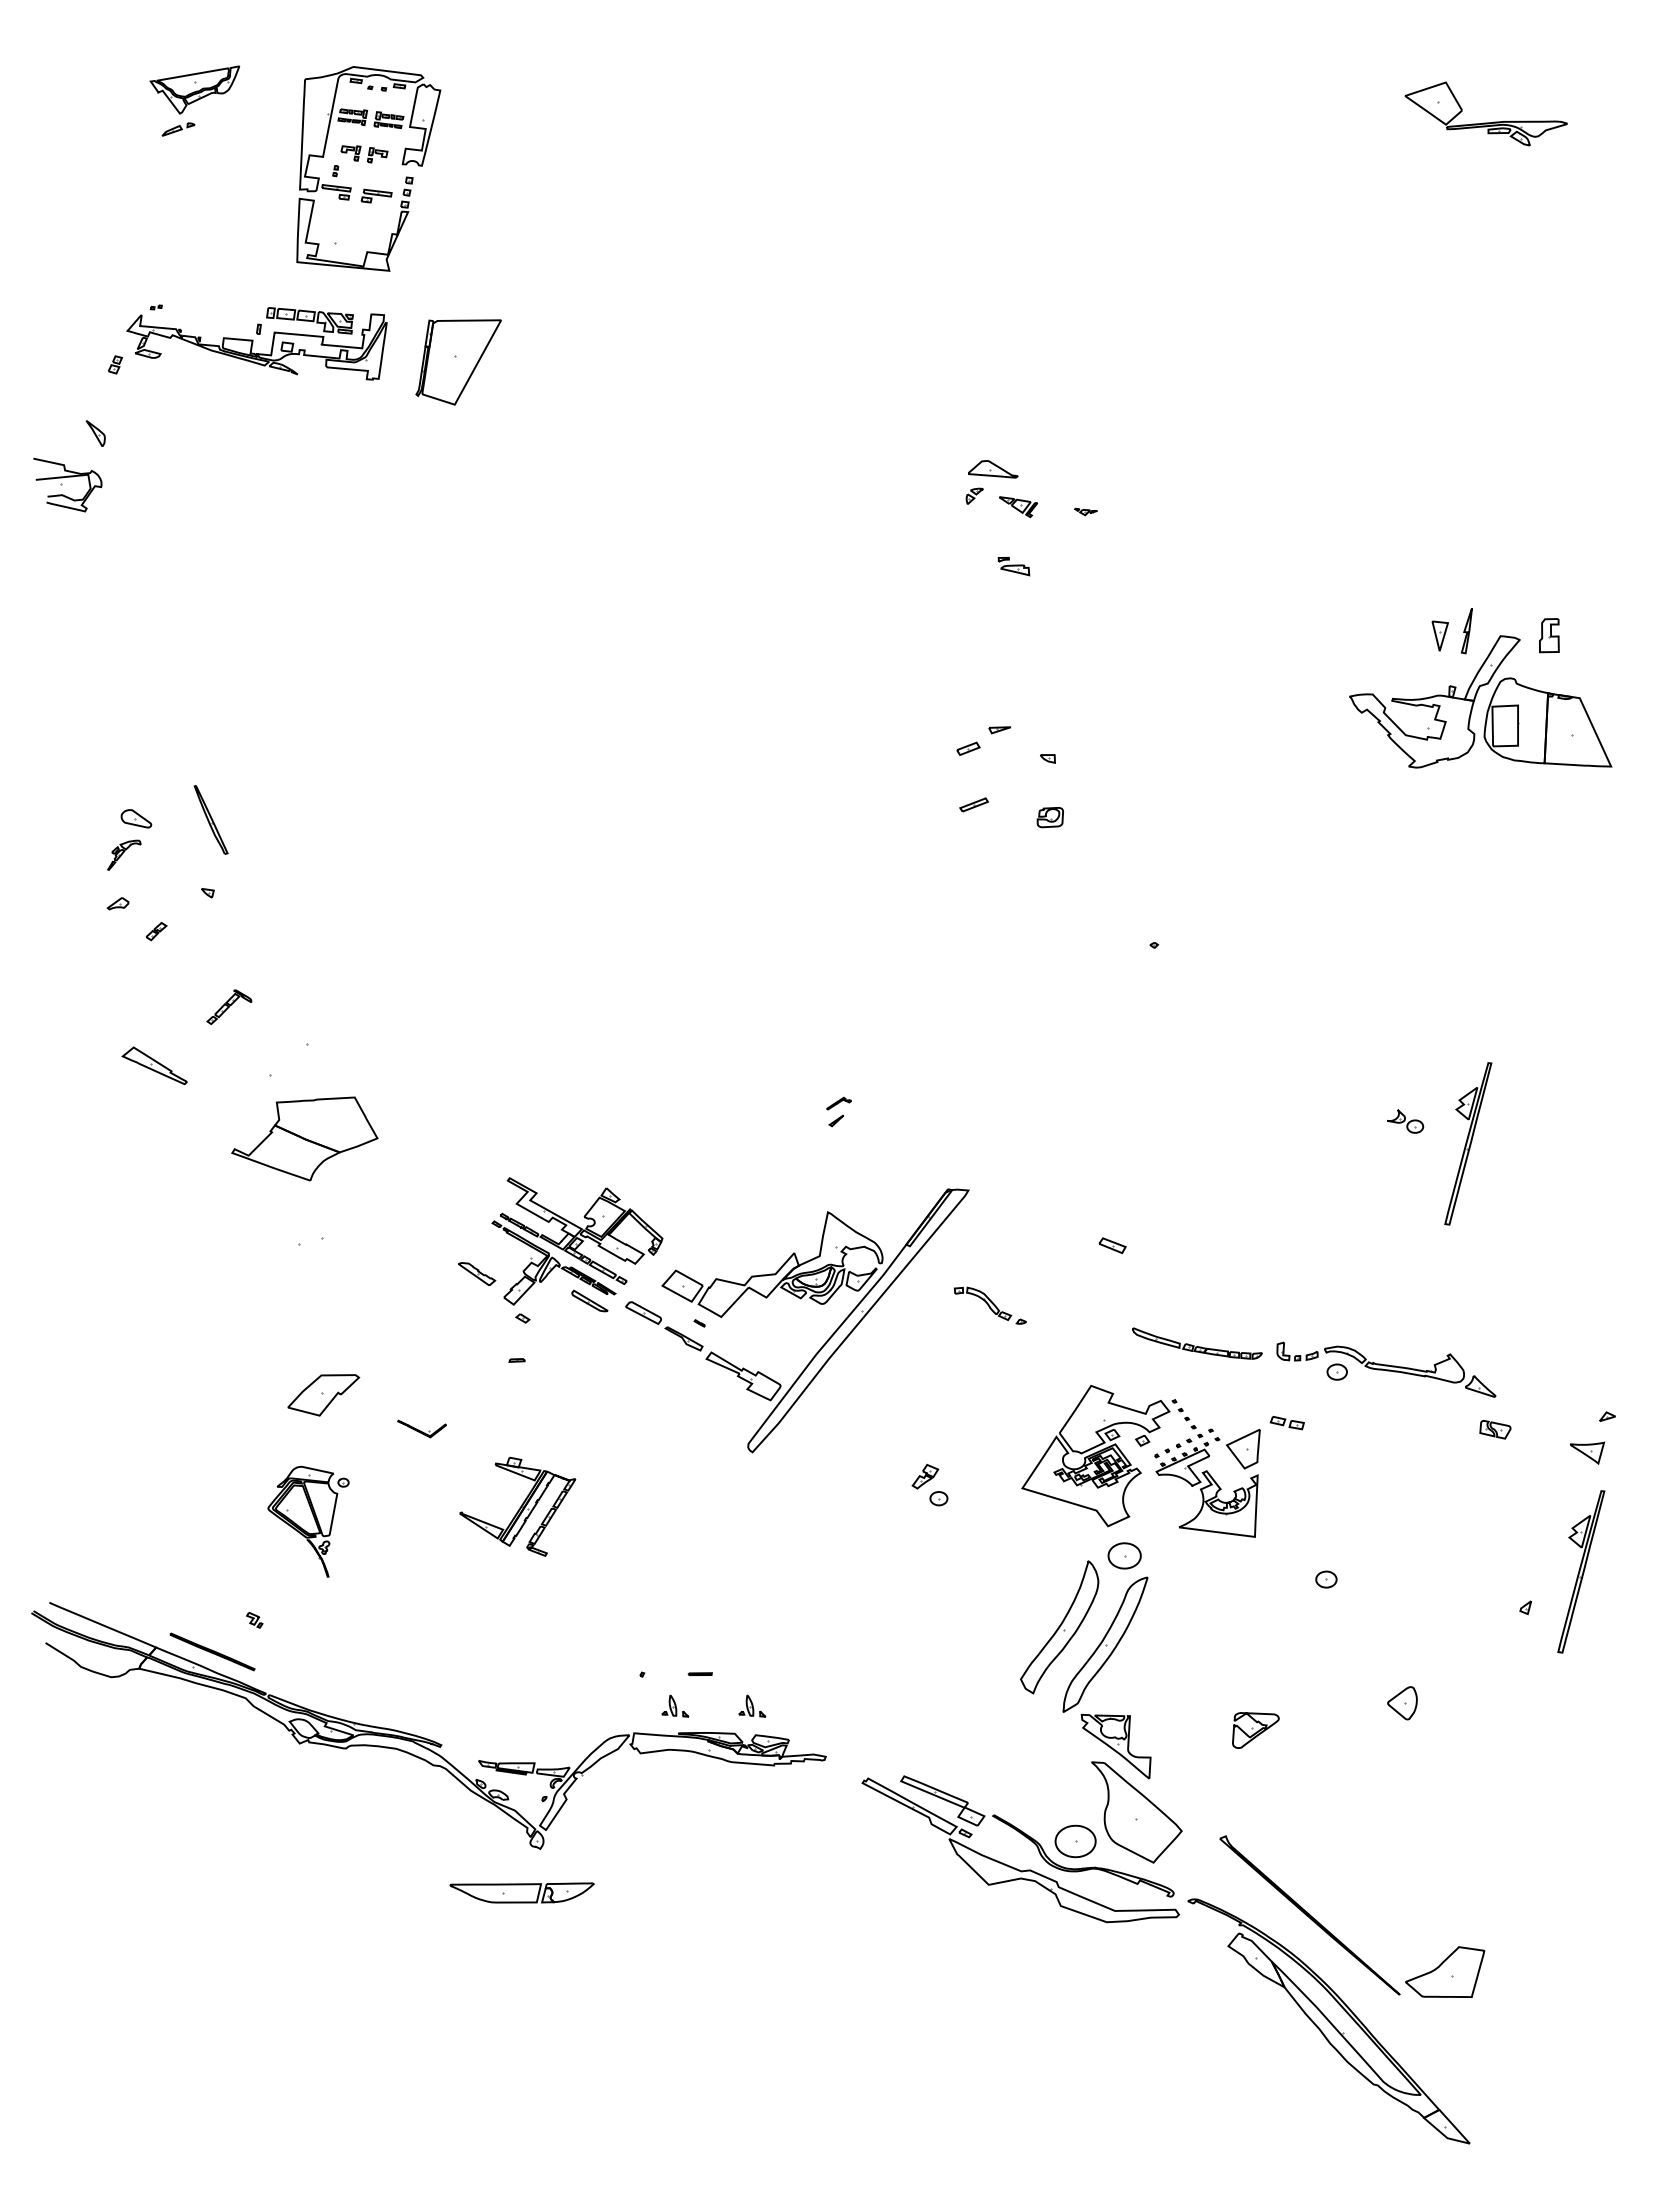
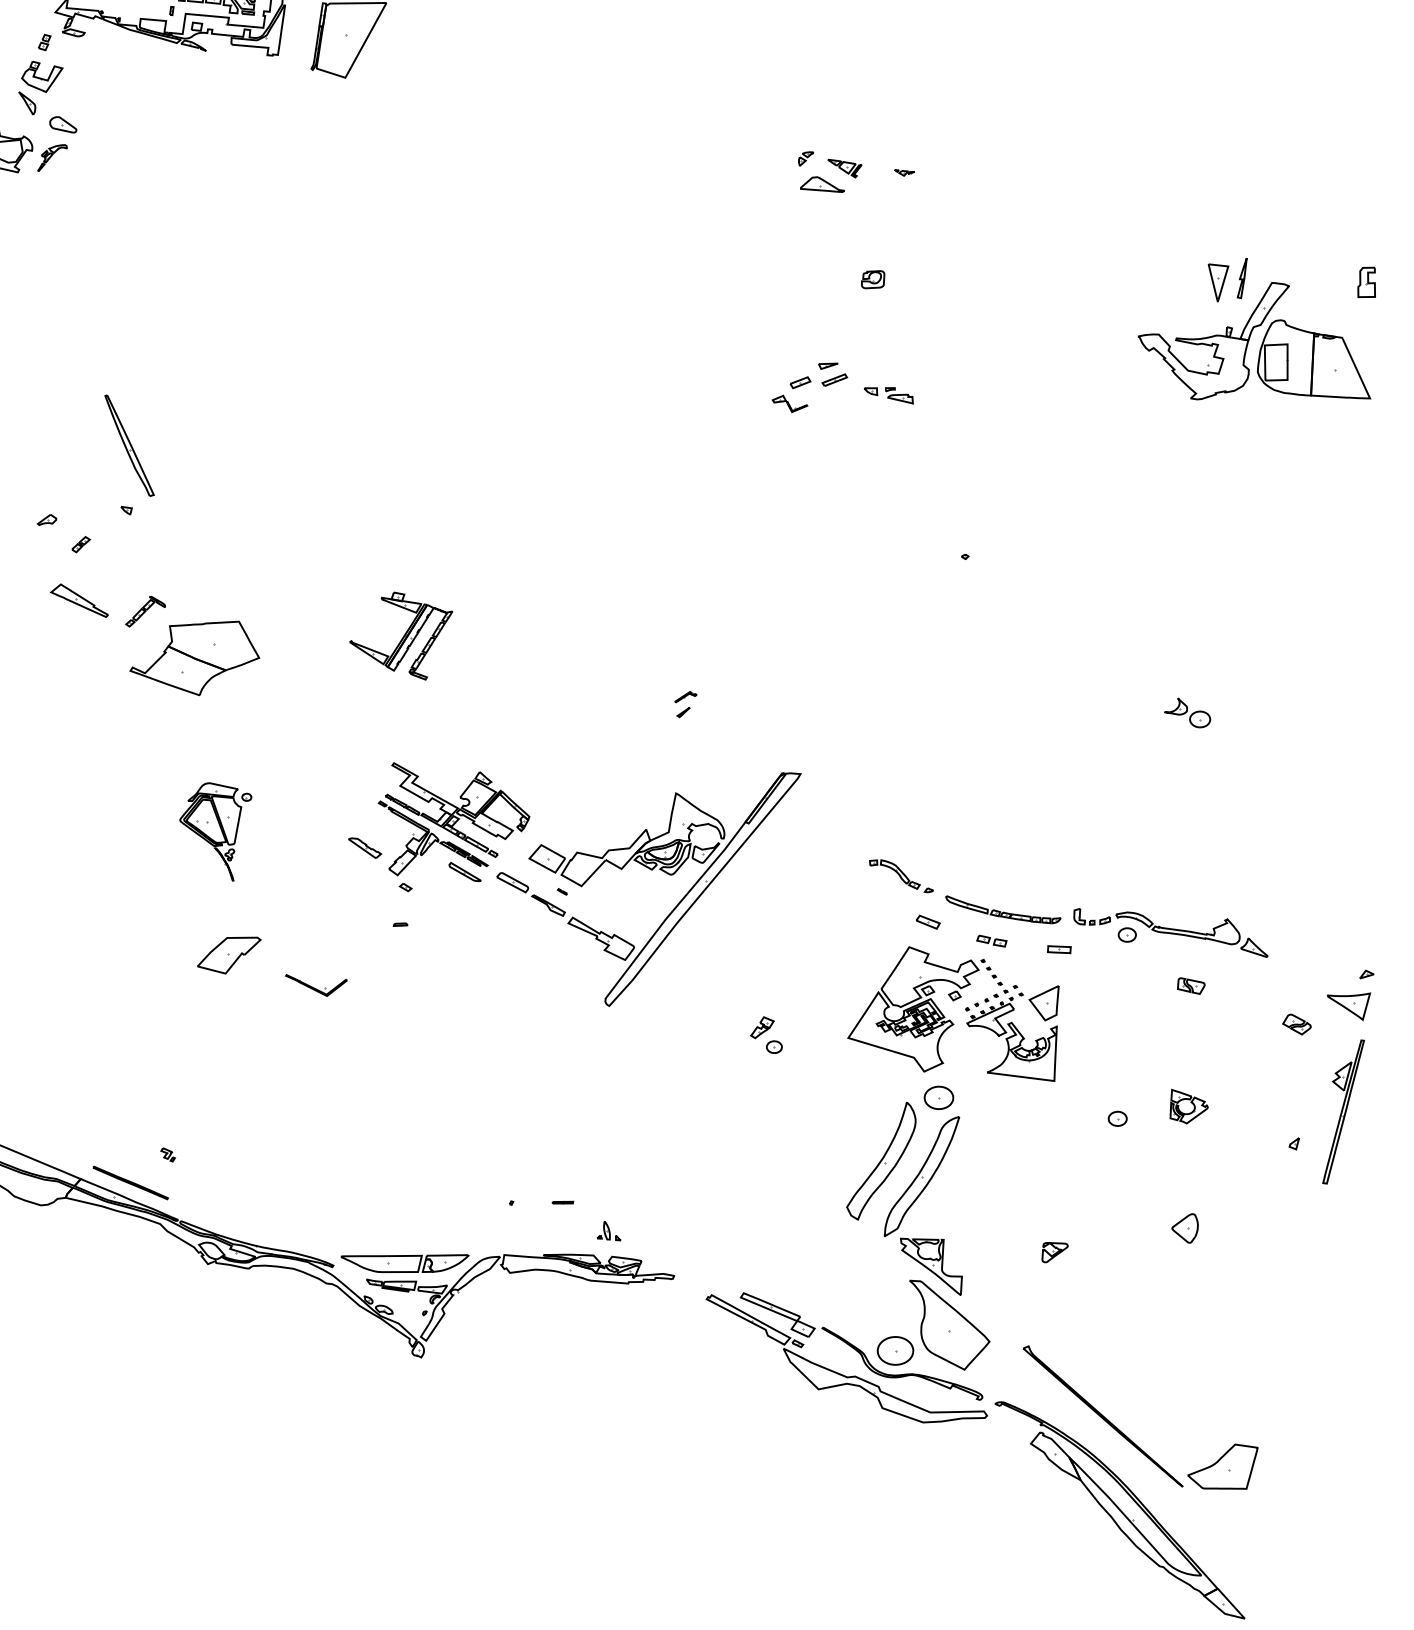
part: (112, 403) -> (42, 76), added
part: (993, 469) -> (822, 184), moved
part: (1013, 566) -> (898, 395), moved
part: (1440, 635) -> (1218, 282), size x1.43
part: (1549, 635) -> (1366, 282), moved
part: (956, 772) -> (789, 403), added
part: (974, 804) -> (835, 379), moved
part: (1049, 817) -> (872, 279), moved
part: (136, 818) -> (63, 124), moved
part: (210, 819) -> (128, 445), size x1.67
part: (124, 854) -> (52, 157), moved
part: (154, 1065) -> (79, 600), moved
part: (1405, 1121) -> (1187, 712), size x1.43
part: (304, 1138) -> (194, 658), moved
part: (1468, 1143) -> (1243, 732), removed
part: (1112, 1245) -> (928, 922), moved
part: (989, 1305) -> (900, 875), moved
part: (1260, 1388) -> (1059, 949), added
part: (1286, 1422) -> (991, 940), moved
part: (421, 1428) -> (315, 984), size x1.43
part: (1495, 1429) -> (1191, 985), moved
part: (1587, 1453) -> (1349, 1007), size x1.43
part: (1528, 1473) -> (1296, 1024), added
part: (517, 1506) -> (400, 635), moved
part: (308, 1521) -> (215, 831), moved
part: (1406, 1565) -> (1188, 1106), added
part: (675, 1705) -> (540, 1230), removed
part: (1255, 1730) -> (1054, 1252), size x0.62
part: (521, 1892) -> (404, 1263), moved

